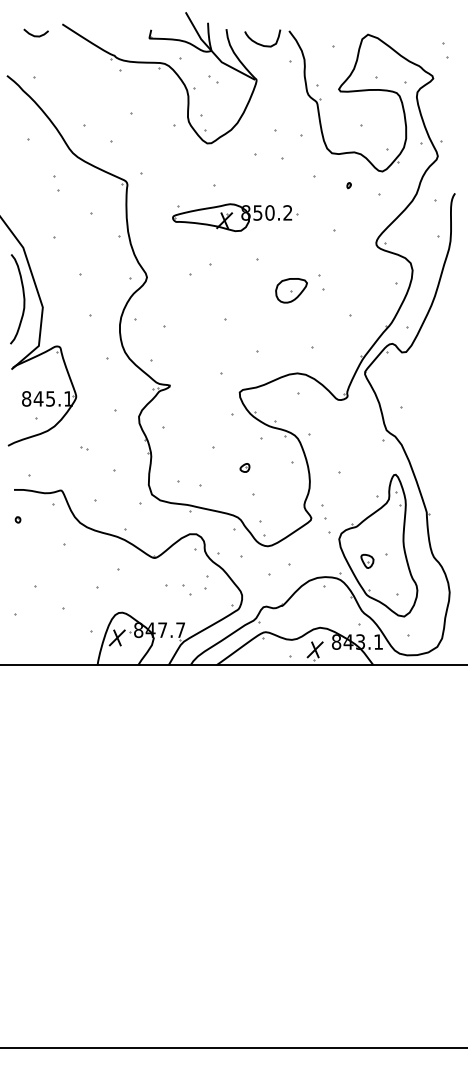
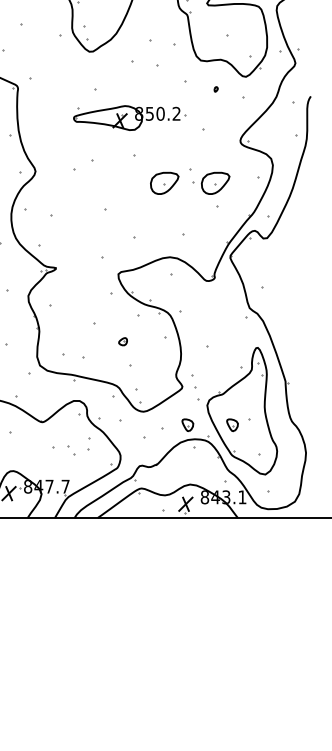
part: (235, 217) -> (129, 117), moved
part: (348, 290) -> (215, 183), added
part: (317, 561) -> (187, 425), added

